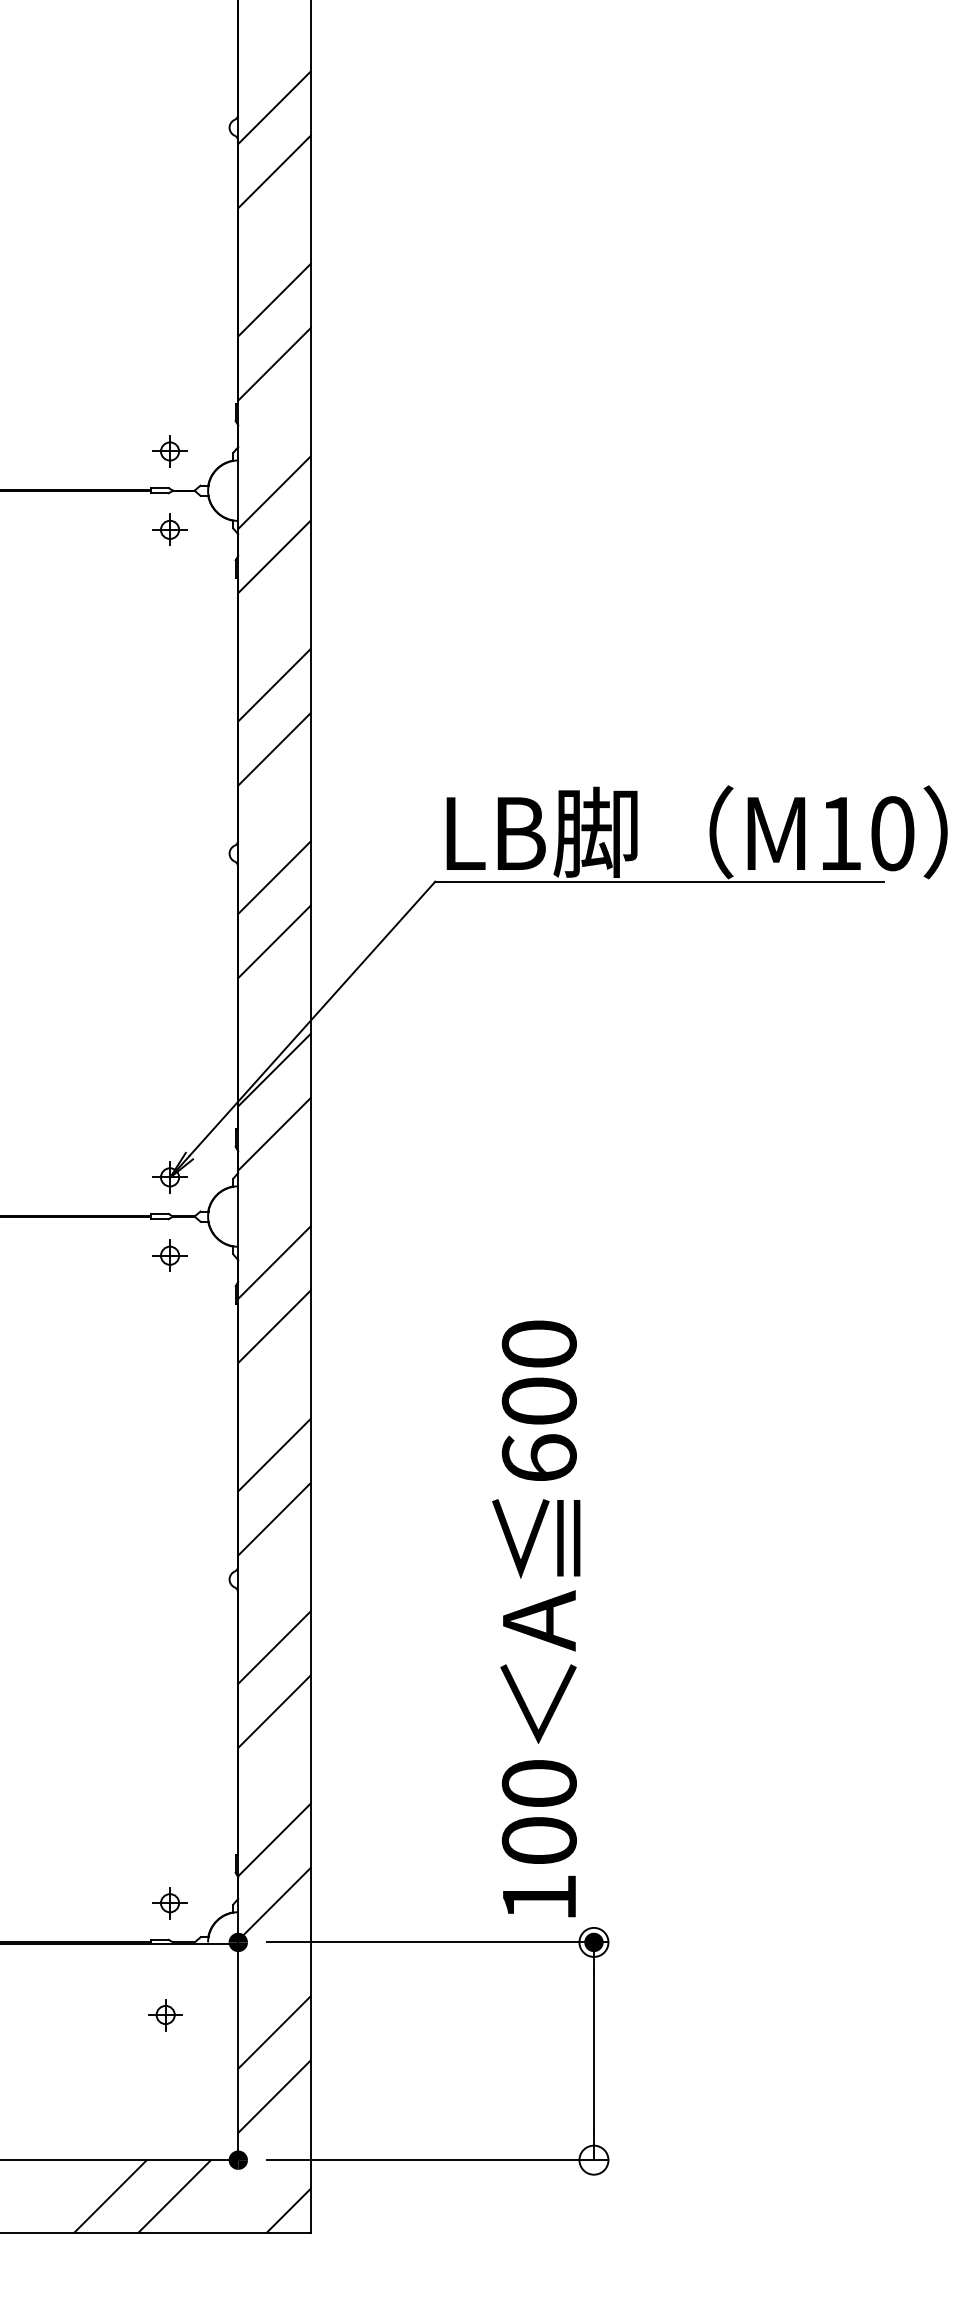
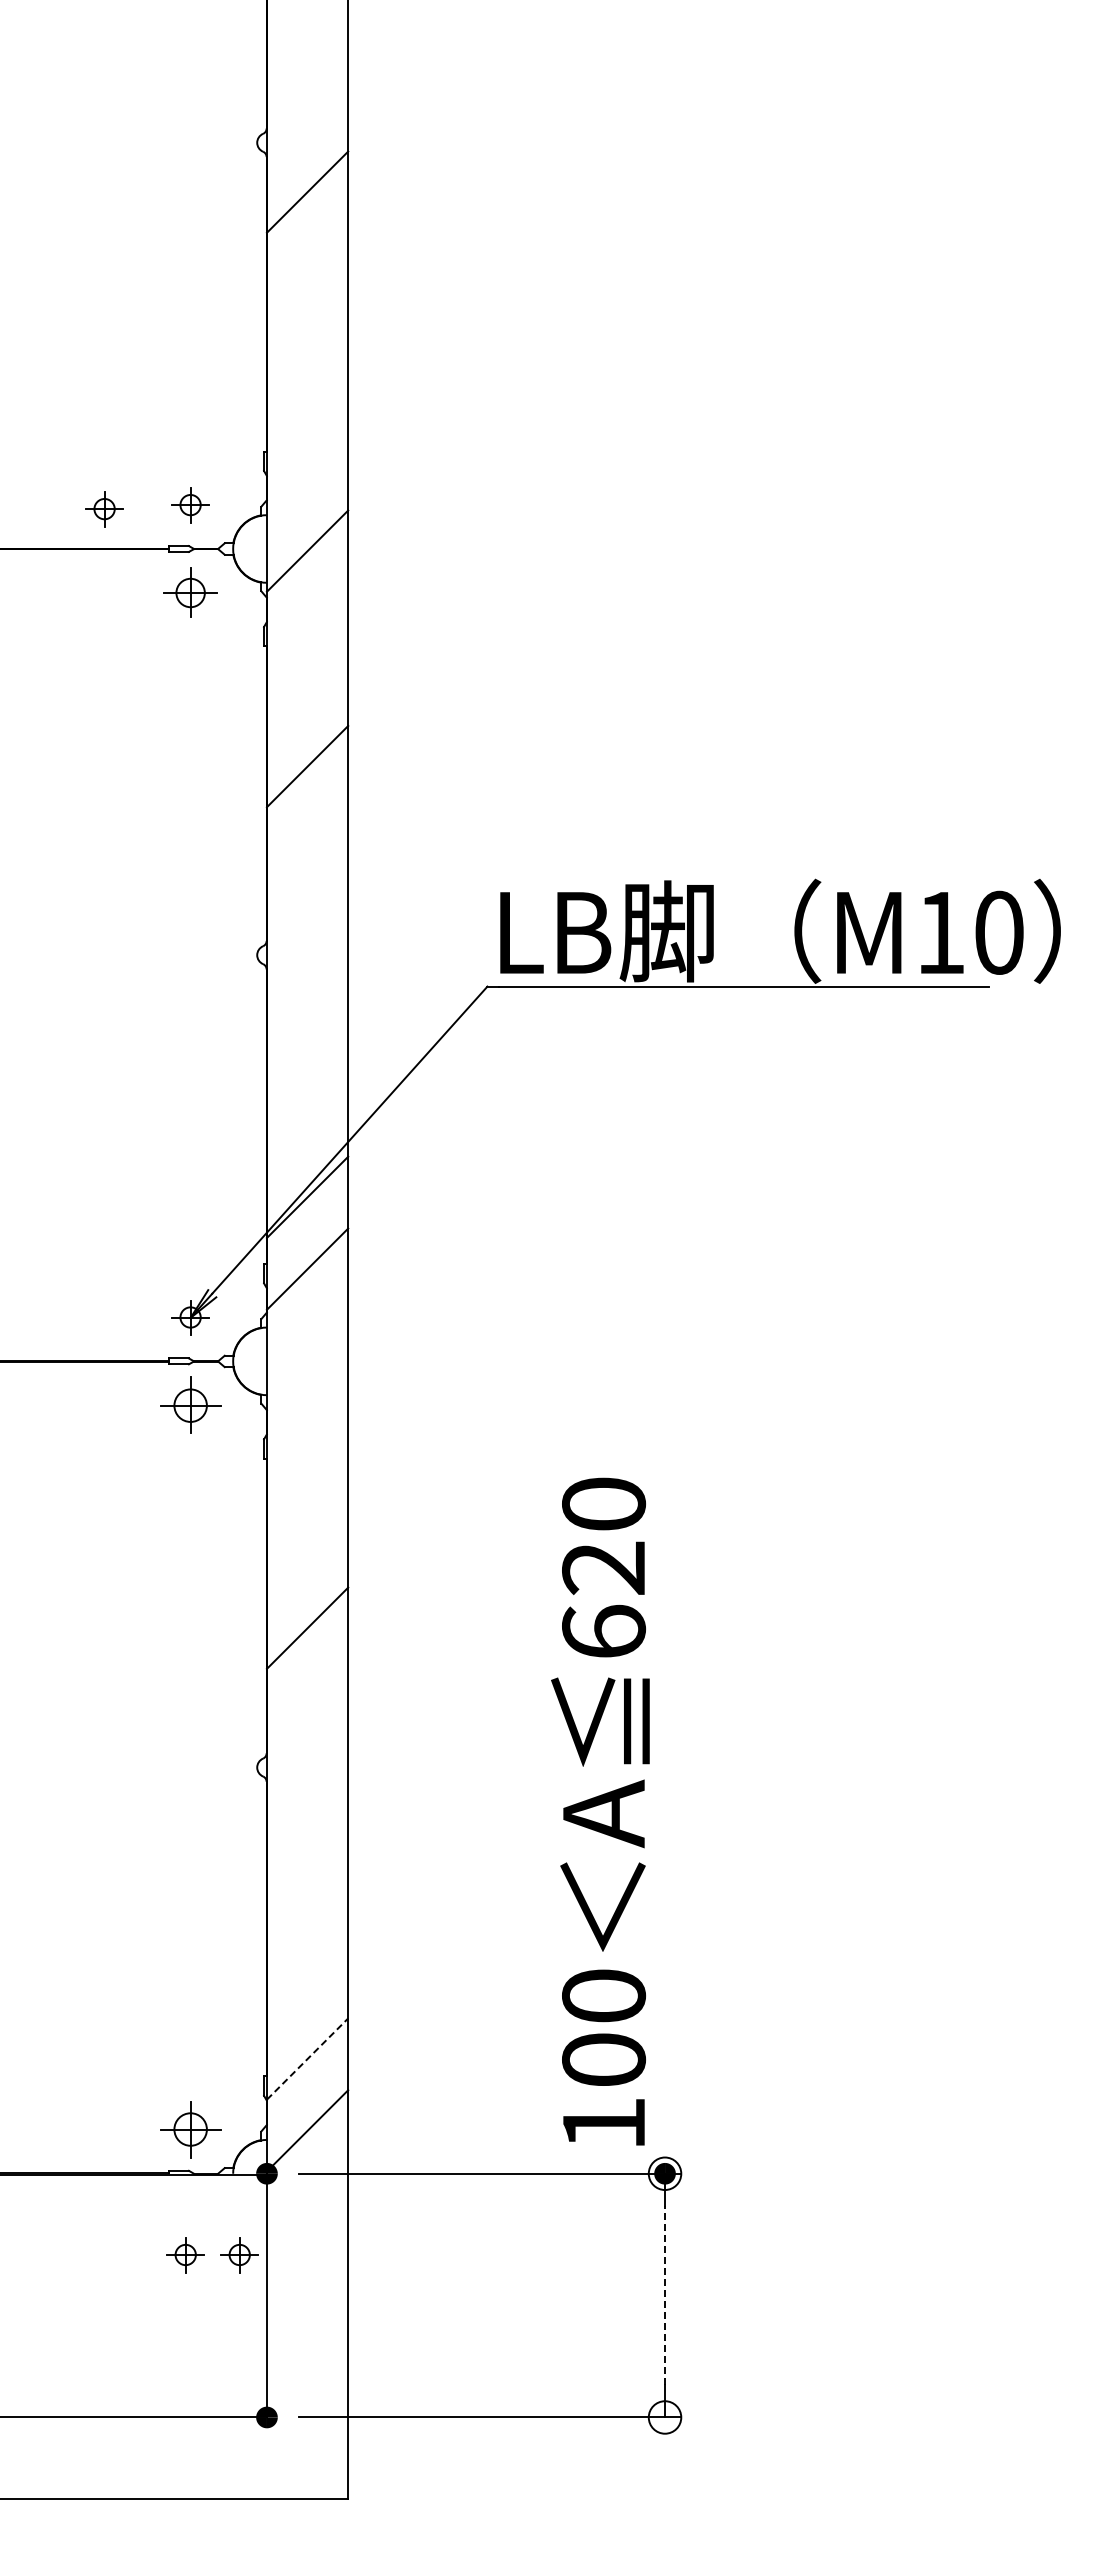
line: (274, 107) -> (307, 120), removed
line: (274, 299) -> (307, 335), removed
line: (274, 364) -> (307, 407), removed
part: (93, 455) -> (104, 509), added
part: (169, 529) -> (190, 592), size x1.4
line: (274, 556) -> (307, 622), removed
line: (274, 749) -> (307, 838), removed
line: (274, 877) -> (307, 981), removed
line: (274, 941) -> (307, 1053), removed
part: (169, 1255) -> (190, 1404), size x1.6
line: (274, 1262) -> (307, 1412), removed
line: (274, 1326) -> (307, 1484), removed
text: (539, 1401) -> (604, 1568), 600 -> 620
line: (274, 1518) -> (307, 1699), removed
line: (274, 1647) -> (307, 1843), removed
line: (274, 1711) -> (307, 1915), removed
line: (274, 1839) -> (307, 2058), solid -> dashed
part: (169, 1903) -> (190, 2130), size x1.6
part: (213, 2015) -> (239, 2255), added
line: (274, 2032) -> (307, 2274), removed
line: (594, 2051) -> (665, 2295), solid -> dashed
line: (274, 2095) -> (307, 2345), removed
line: (110, 2195) -> (123, 2457), removed
line: (174, 2195) -> (195, 2457), removed
line: (288, 2210) -> (323, 2473), removed

